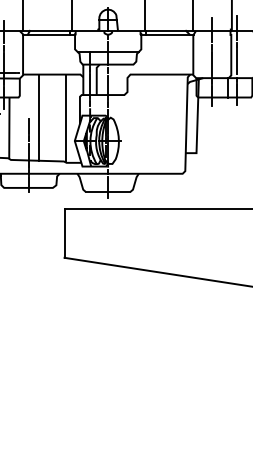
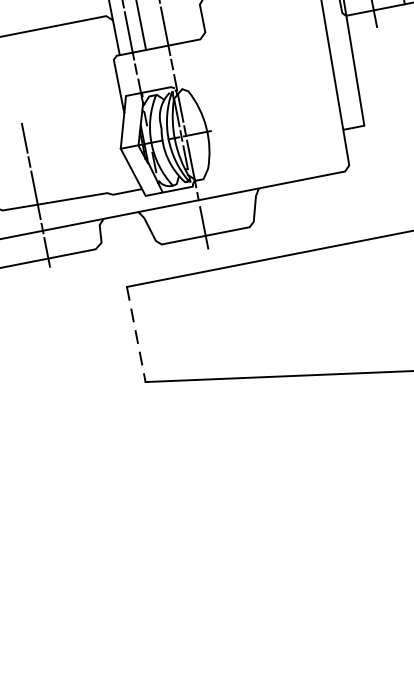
line: (39, 117) -> (42, 116), removed
line: (65, 118) -> (93, 108), removed
line: (64, 234) -> (136, 336), solid -> dashed

